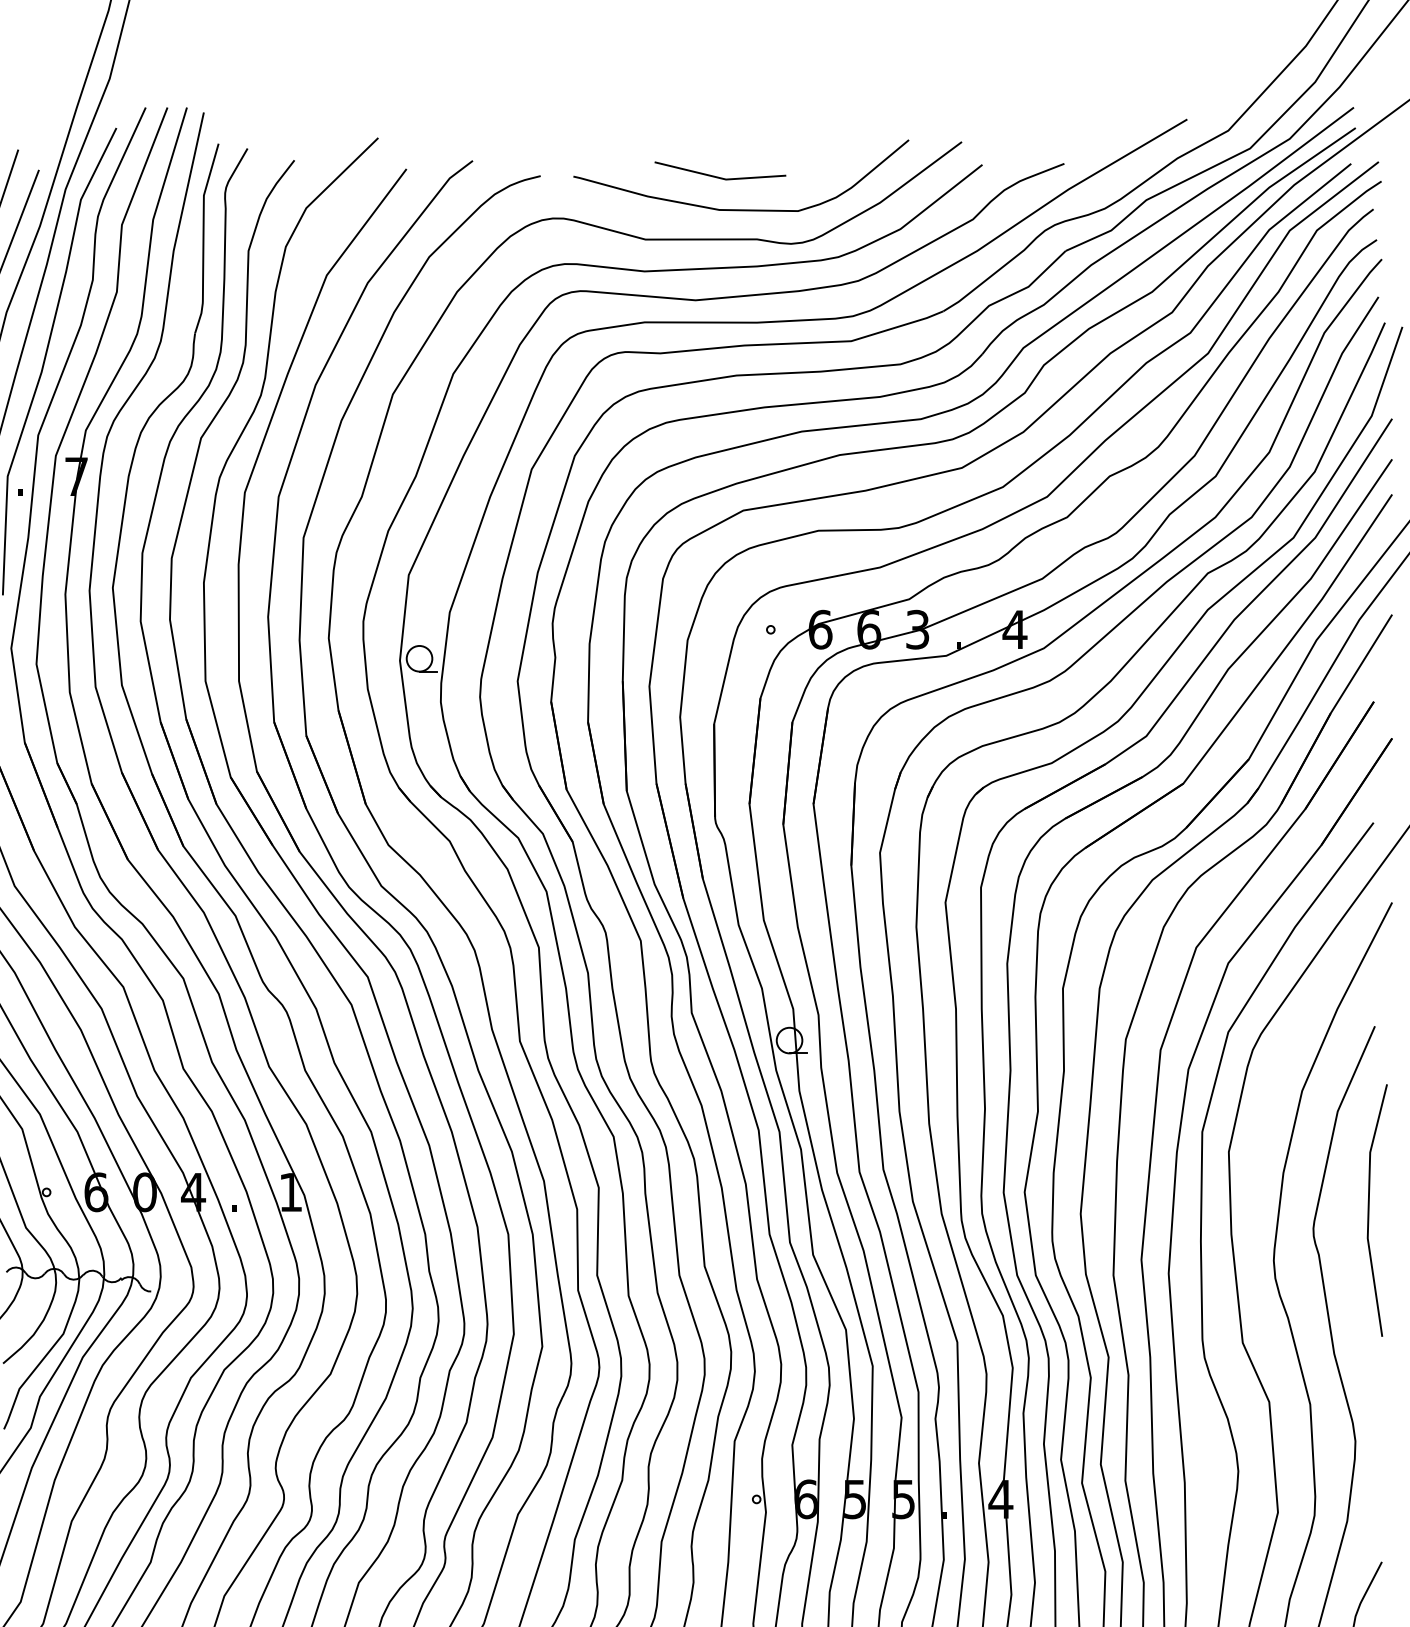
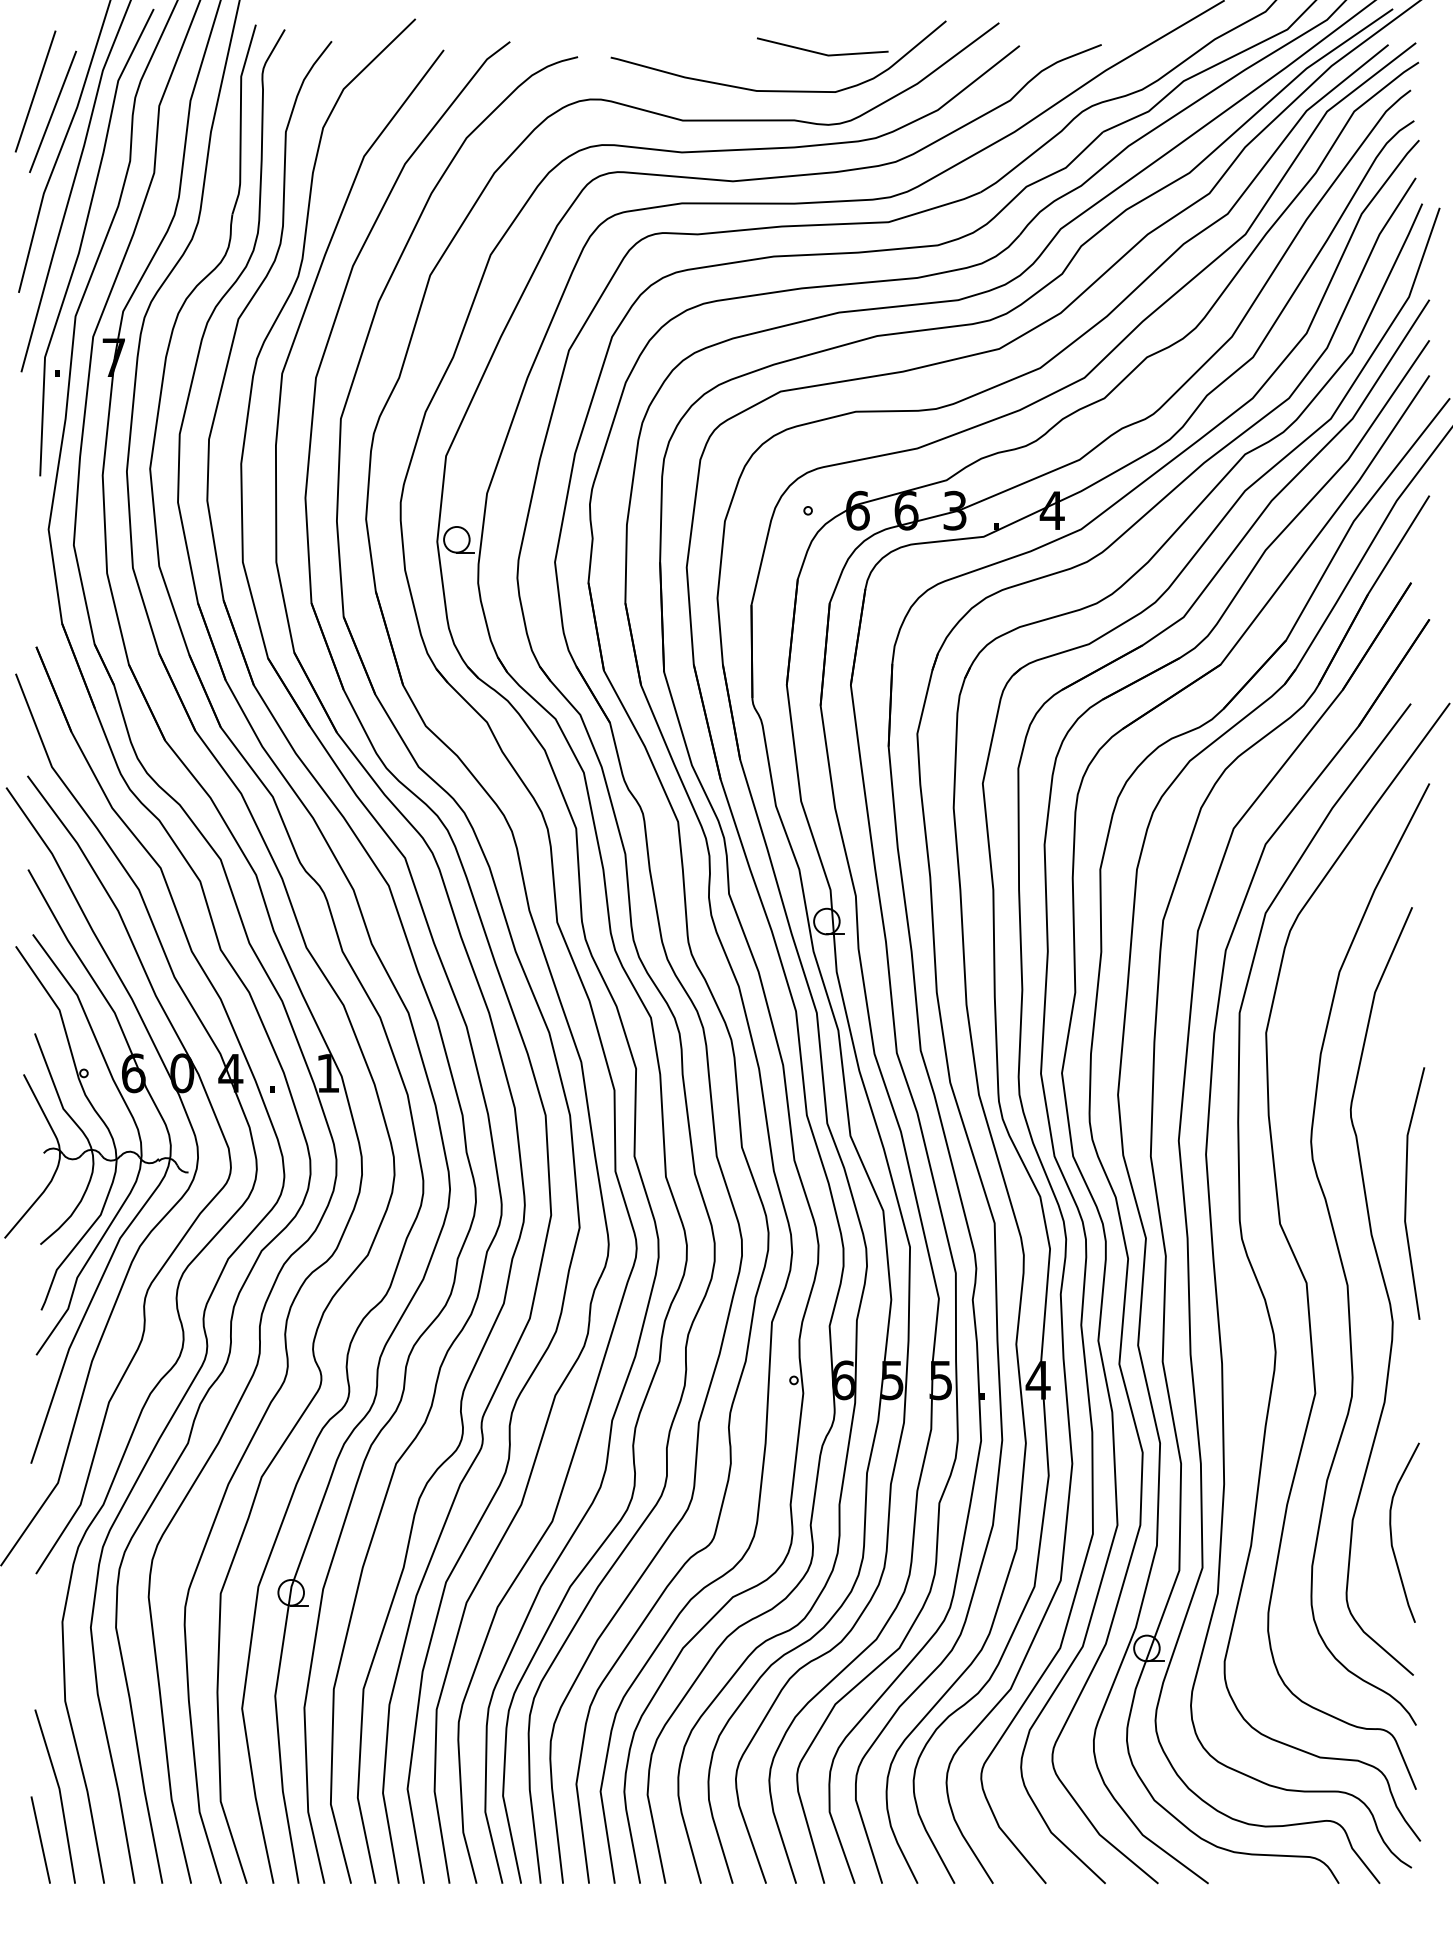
line: (718, 176) -> (820, 52), moved
line: (1369, 1210) -> (1406, 1193), moved

